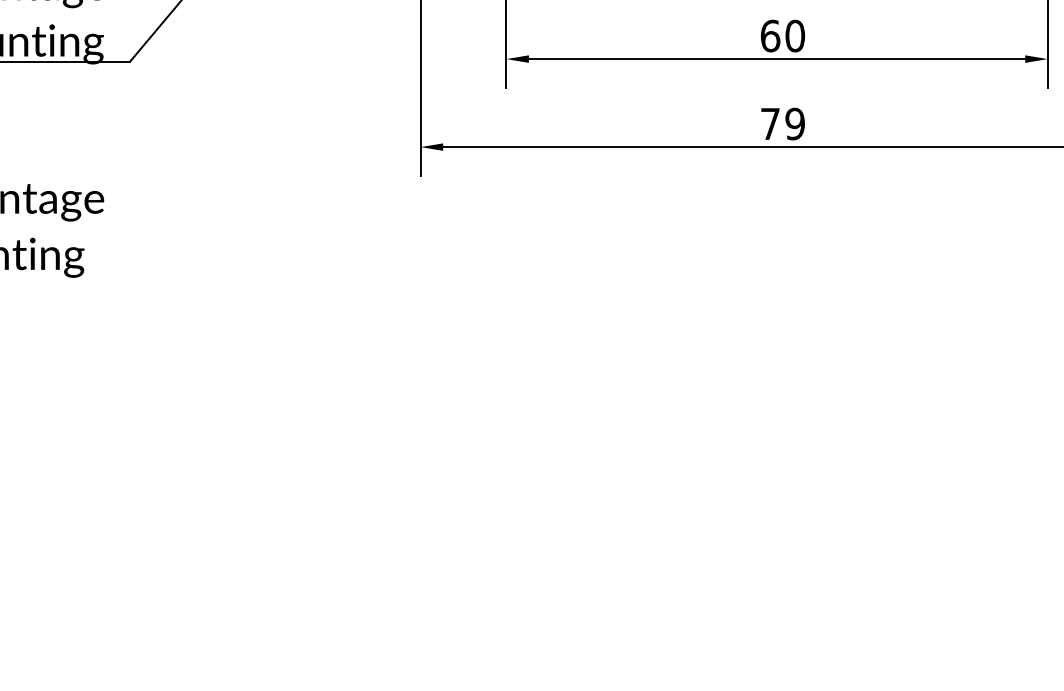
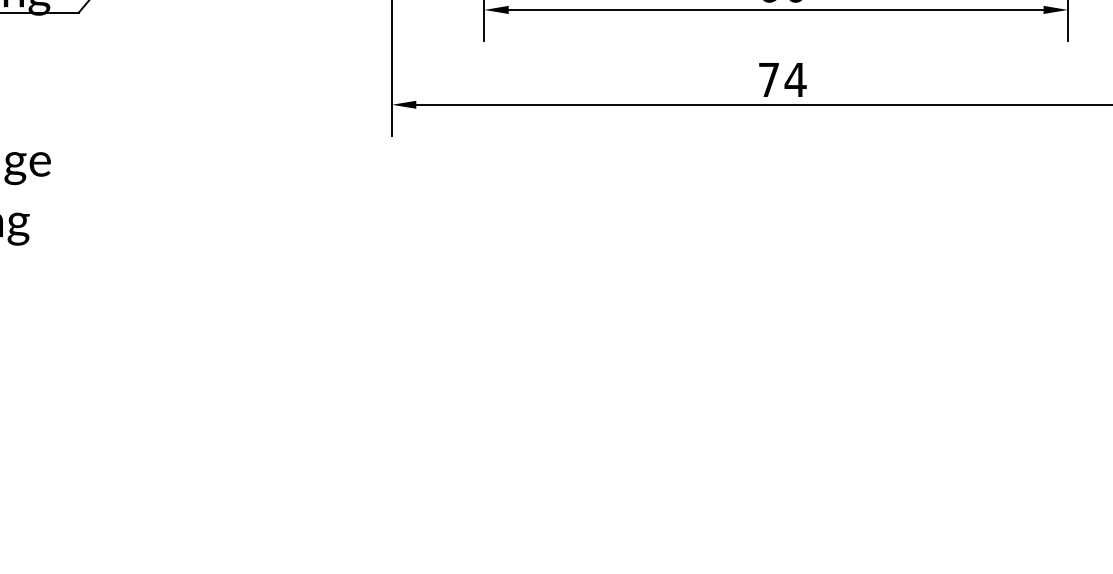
text: (794, 123) -> (794, 79), 79 -> 74

